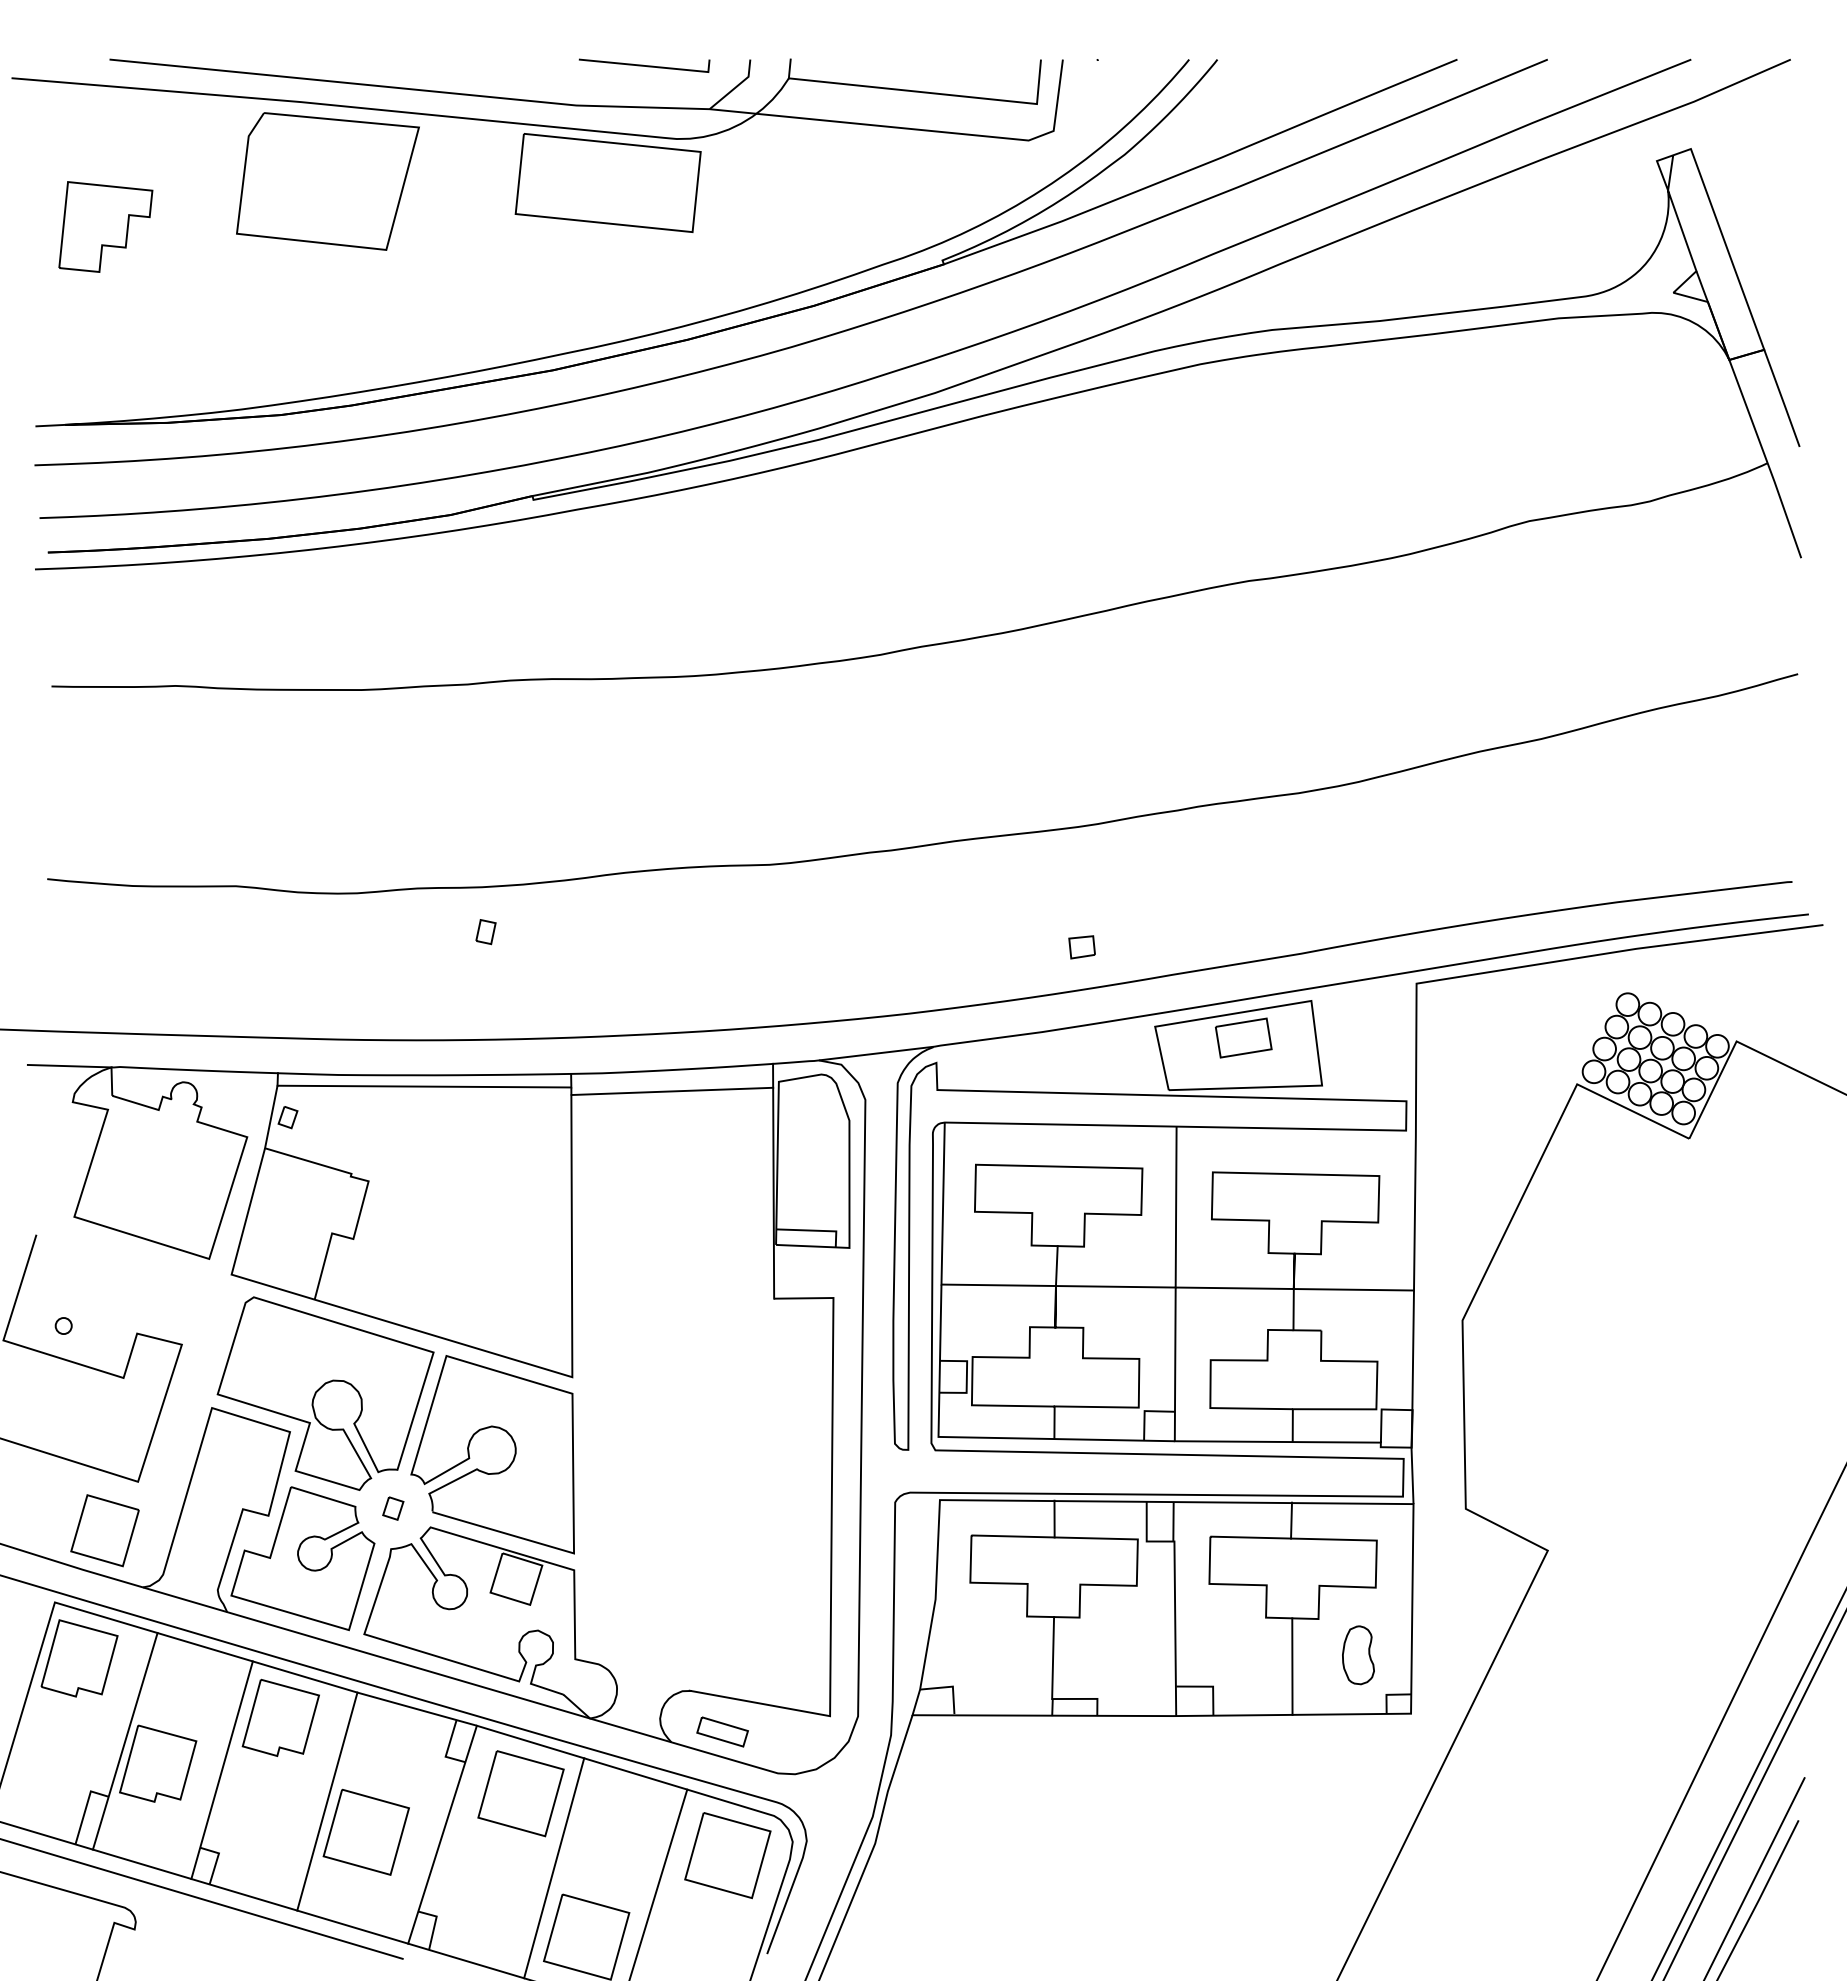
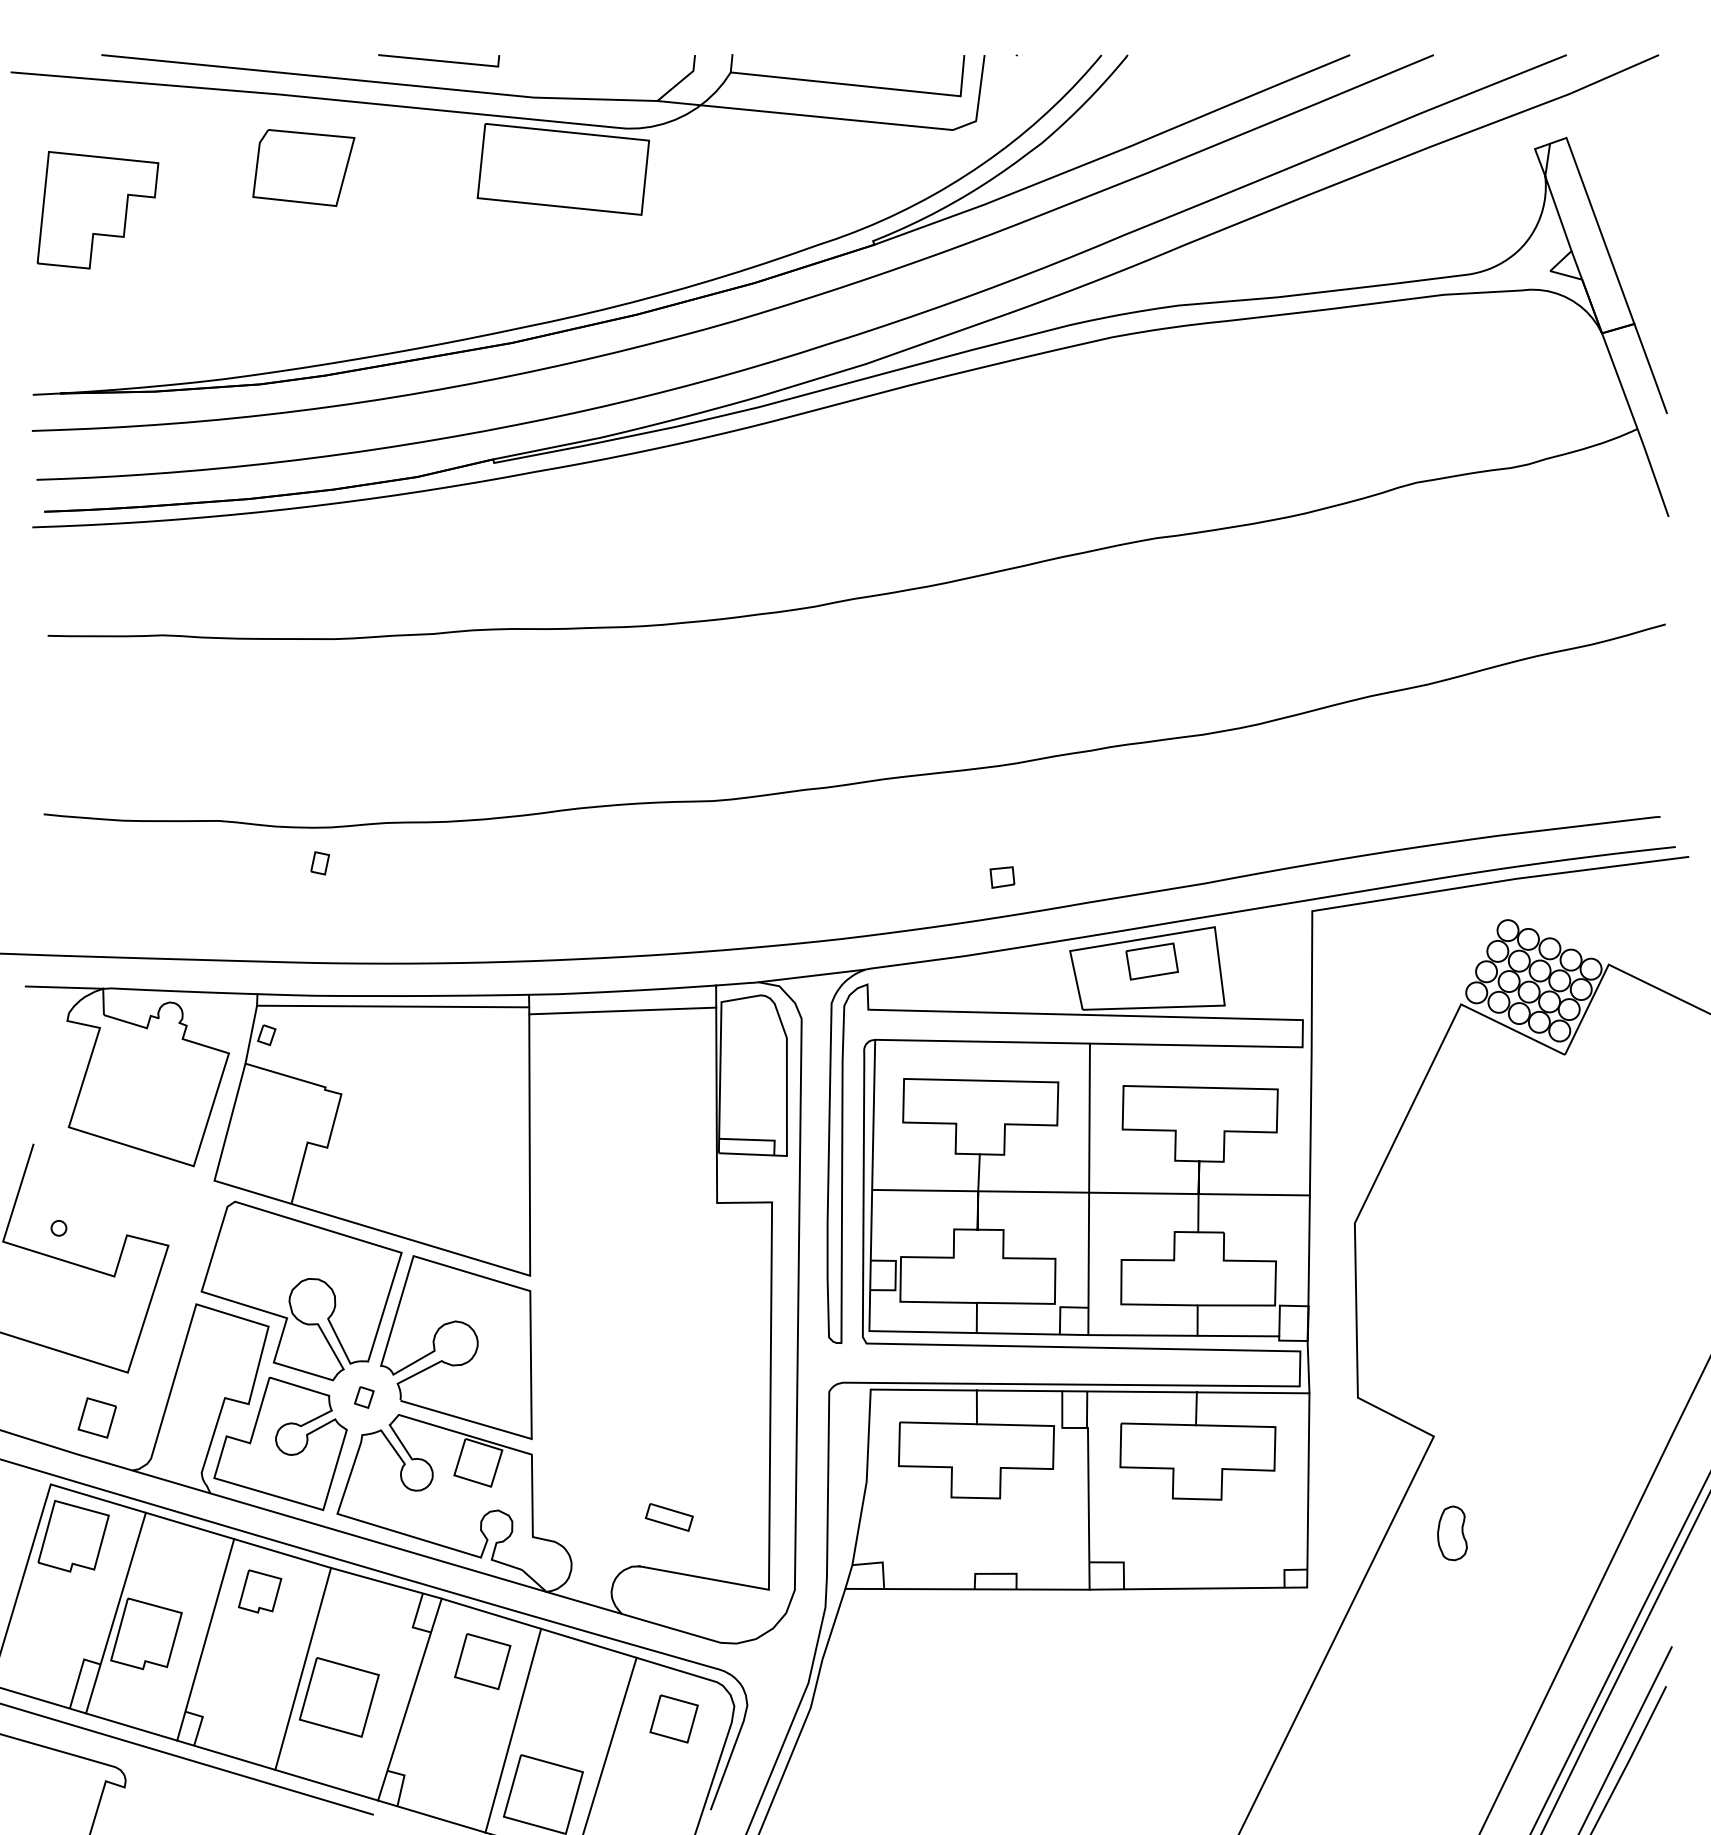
line: (645, 65) -> (439, 60), moved
part: (327, 180) -> (303, 167), size x0.6
part: (105, 226) -> (97, 209), size x1.4
part: (486, 932) -> (320, 863), moved
part: (105, 1530) -> (97, 1417), size x0.6
part: (1358, 1655) -> (1452, 1533), moved
line: (1053, 1657) -> (975, 1535), removed
line: (1292, 1666) -> (1197, 1543), removed
part: (280, 1718) -> (259, 1591), size x0.6
part: (721, 1732) -> (668, 1517), moved
part: (520, 1793) -> (482, 1661), size x0.7
part: (727, 1855) -> (673, 1718), size x0.6

